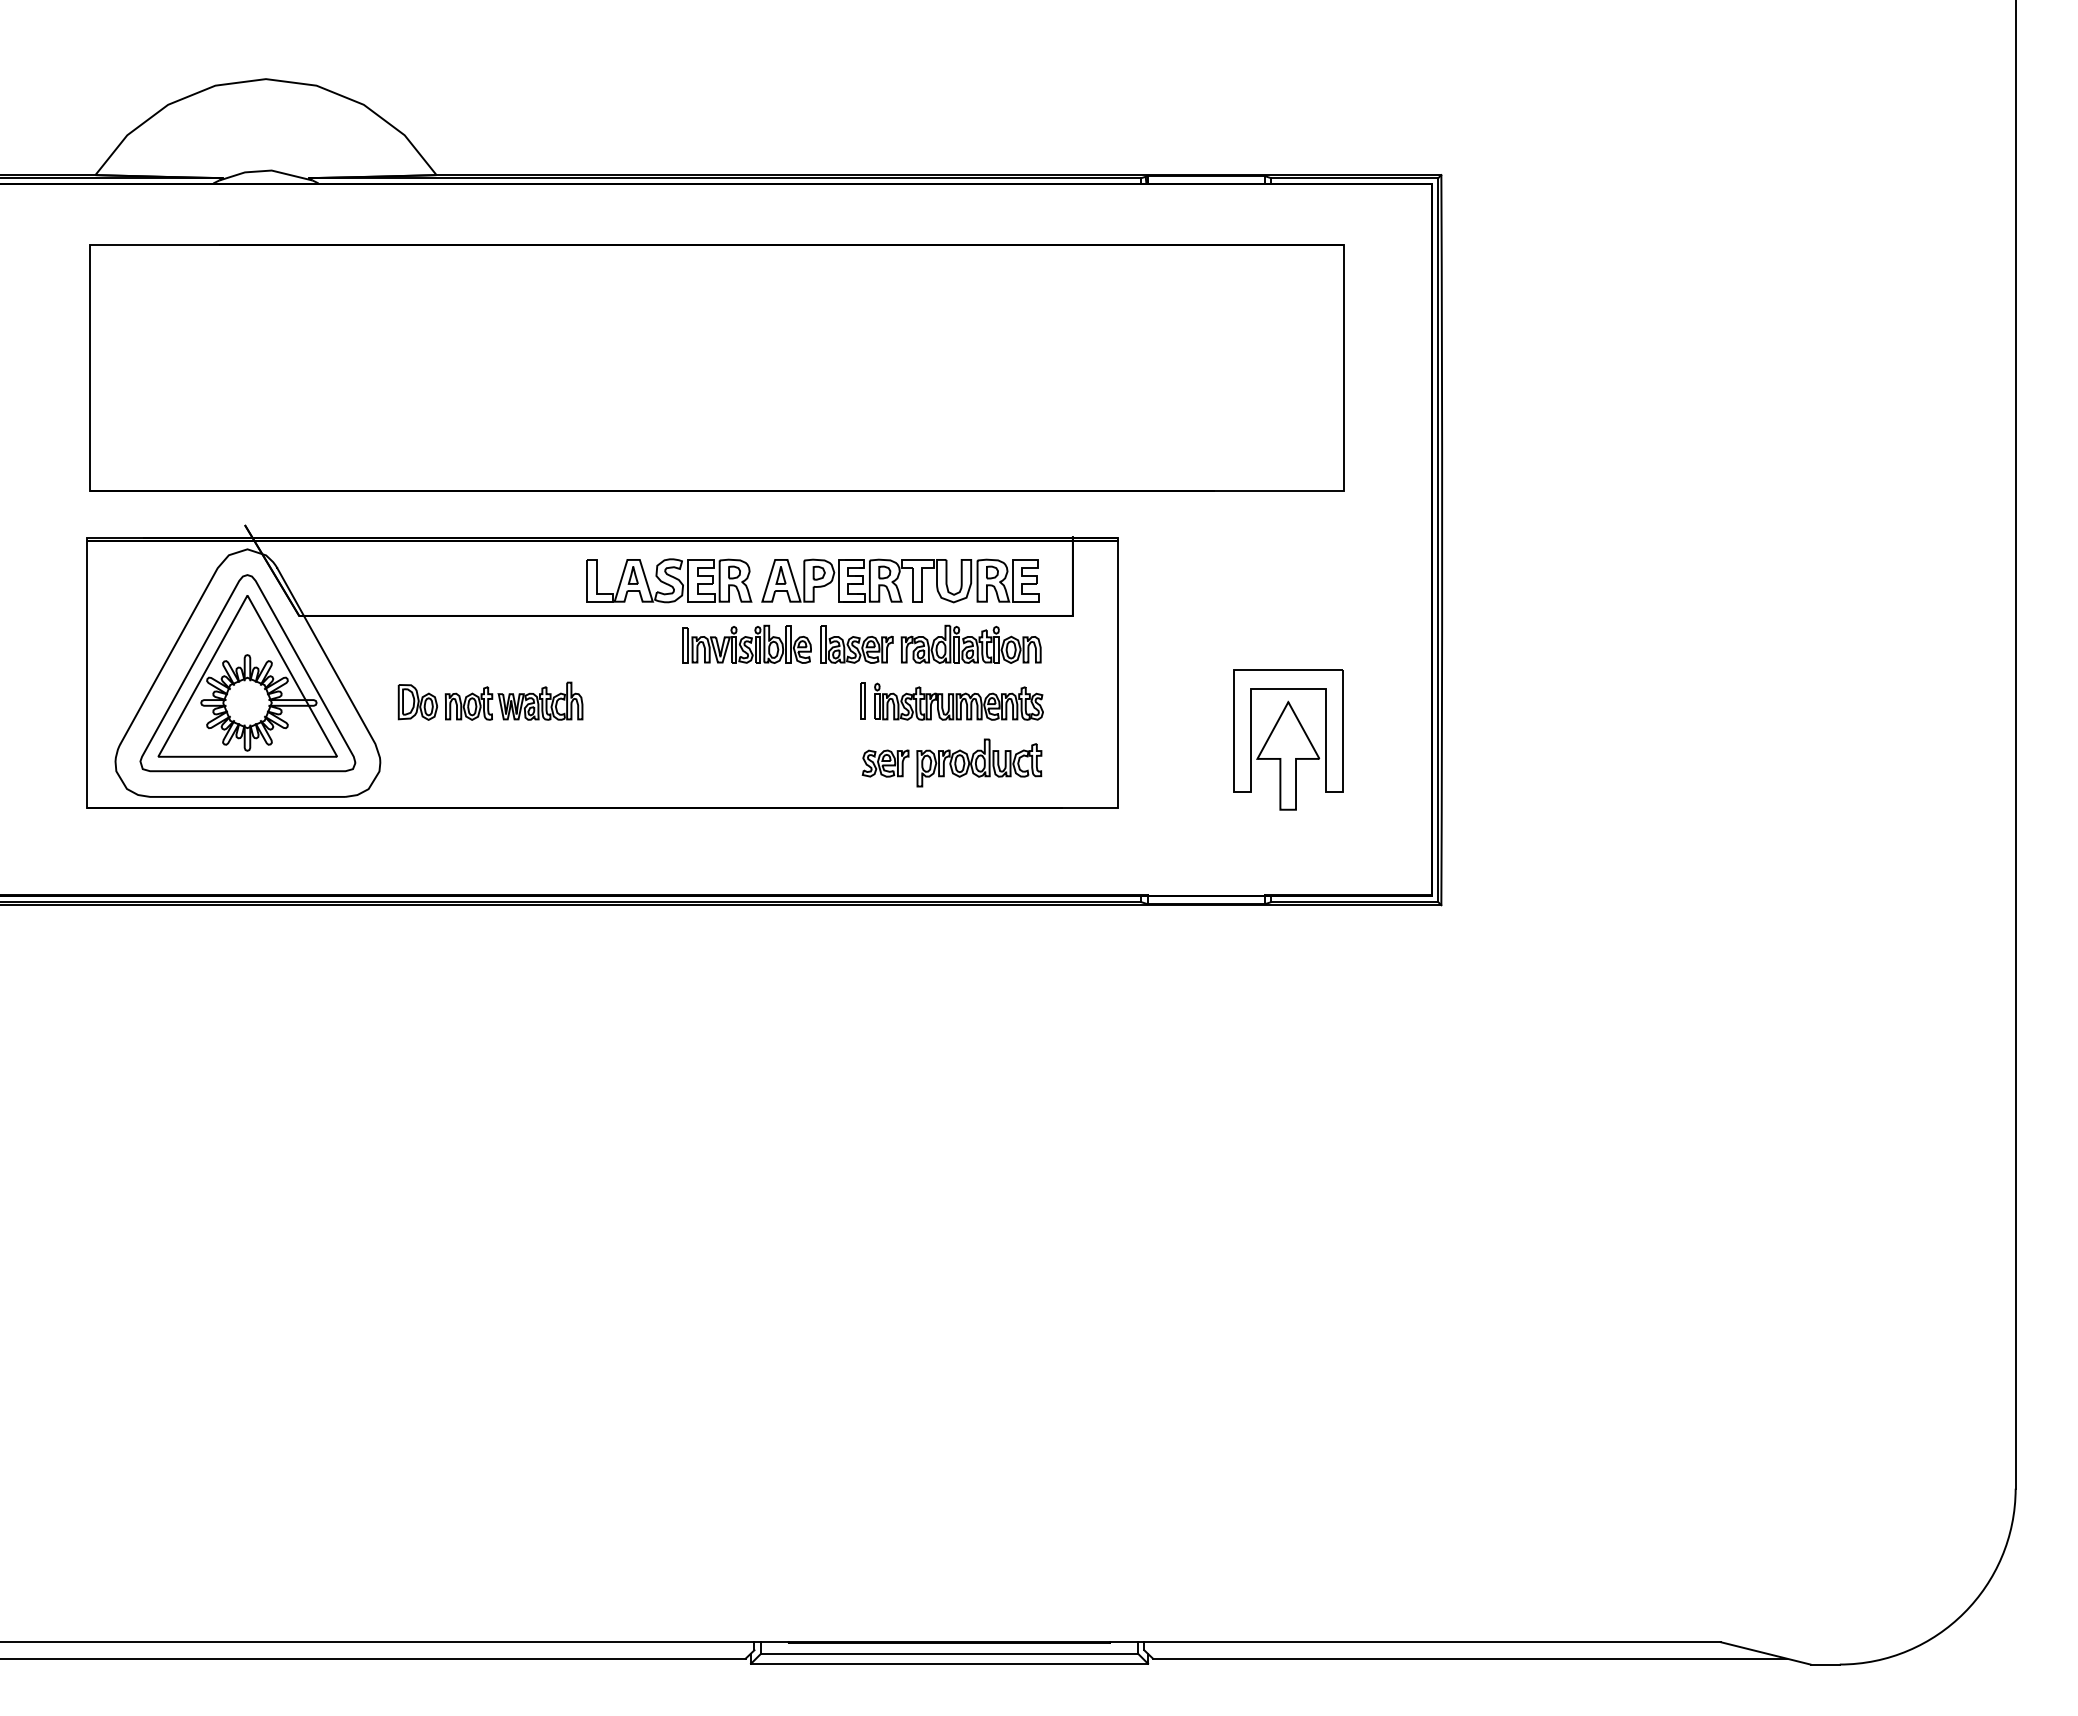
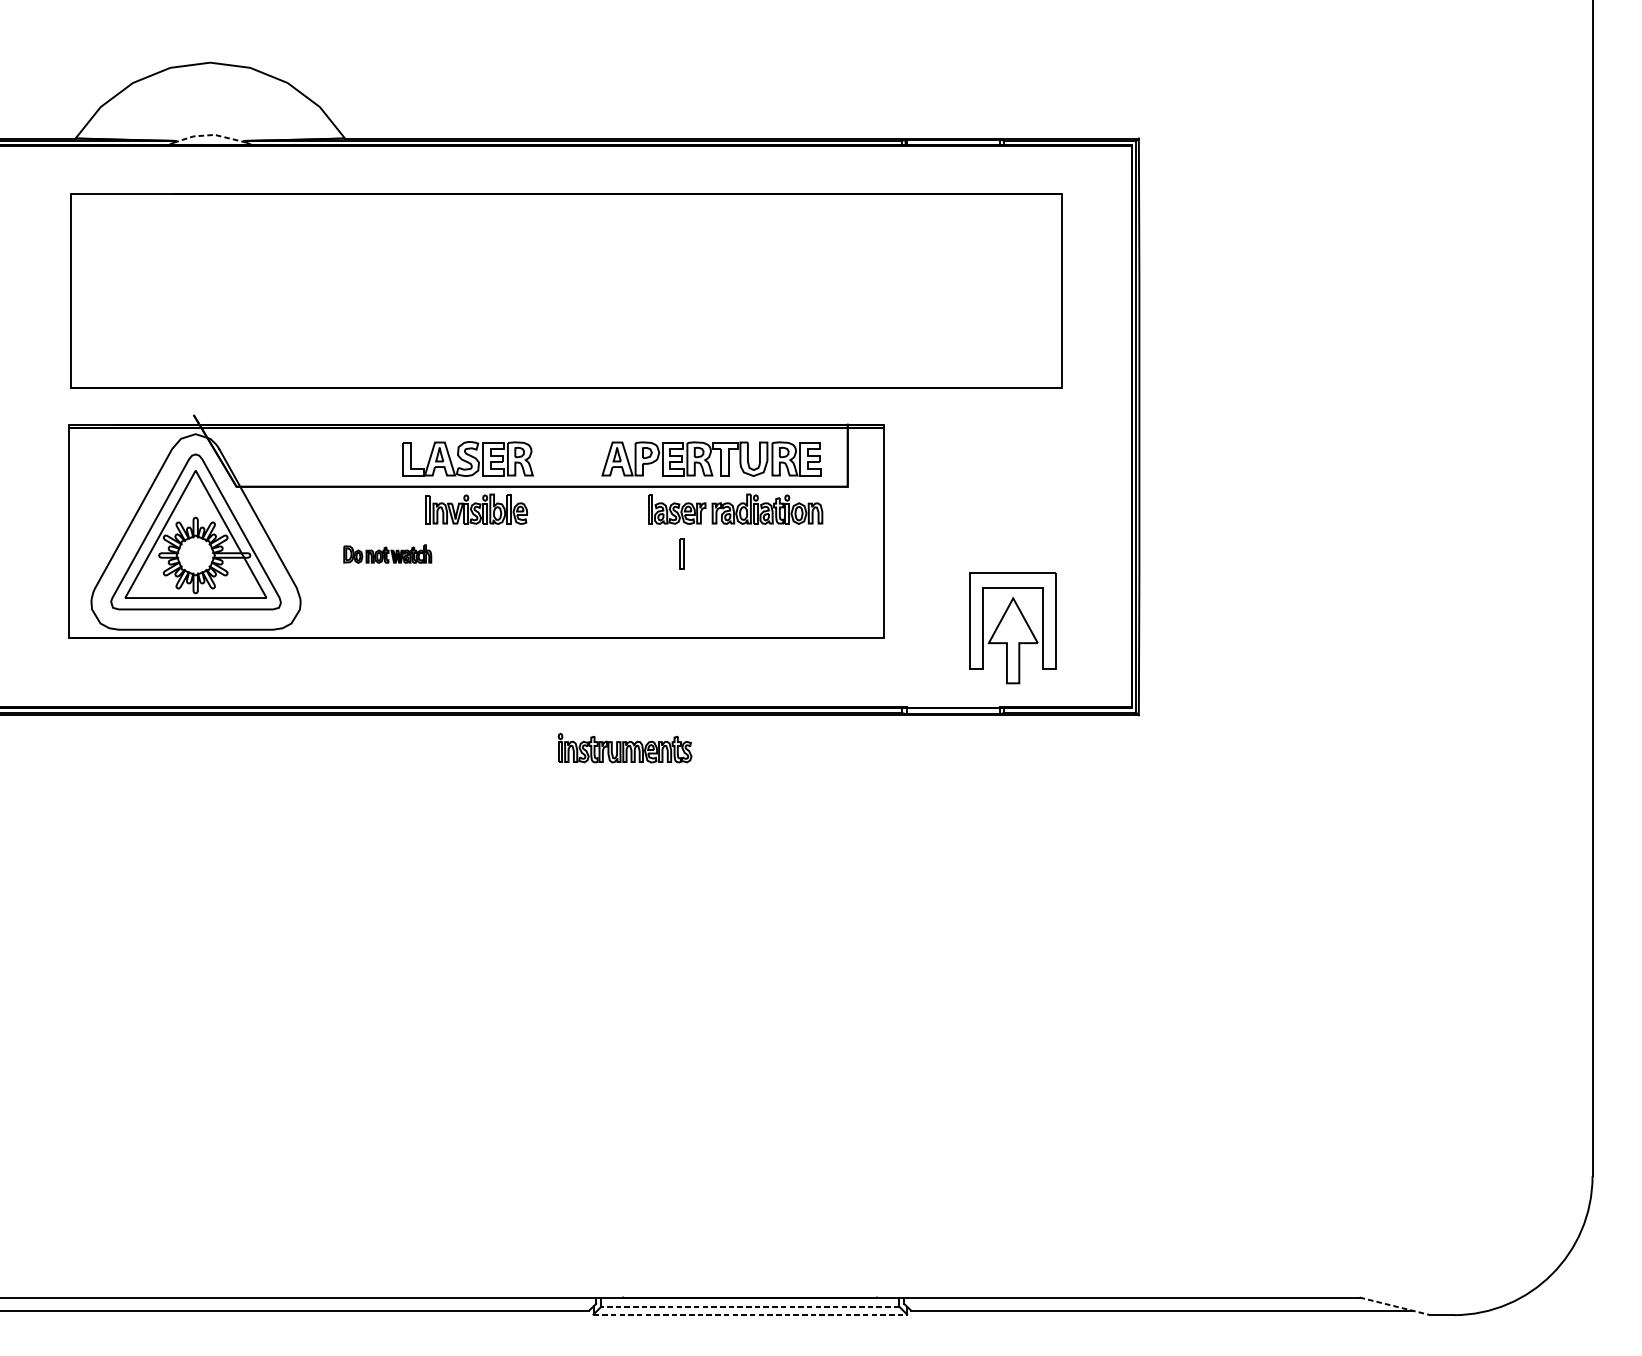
line: (265, 170) -> (209, 134), solid -> dashed
part: (669, 580) -> (468, 458), moved
part: (746, 643) -> (476, 508), moved
part: (490, 700) -> (387, 553), size x0.6
part: (958, 701) -> (624, 747), moved
part: (1288, 739) -> (1013, 627), moved
part: (951, 762) -> (751, 602), removed
line: (949, 1653) -> (750, 1306), solid -> dashed
line: (1766, 1653) -> (1395, 1306), solid -> dashed
line: (949, 1663) -> (750, 1314), solid -> dashed

